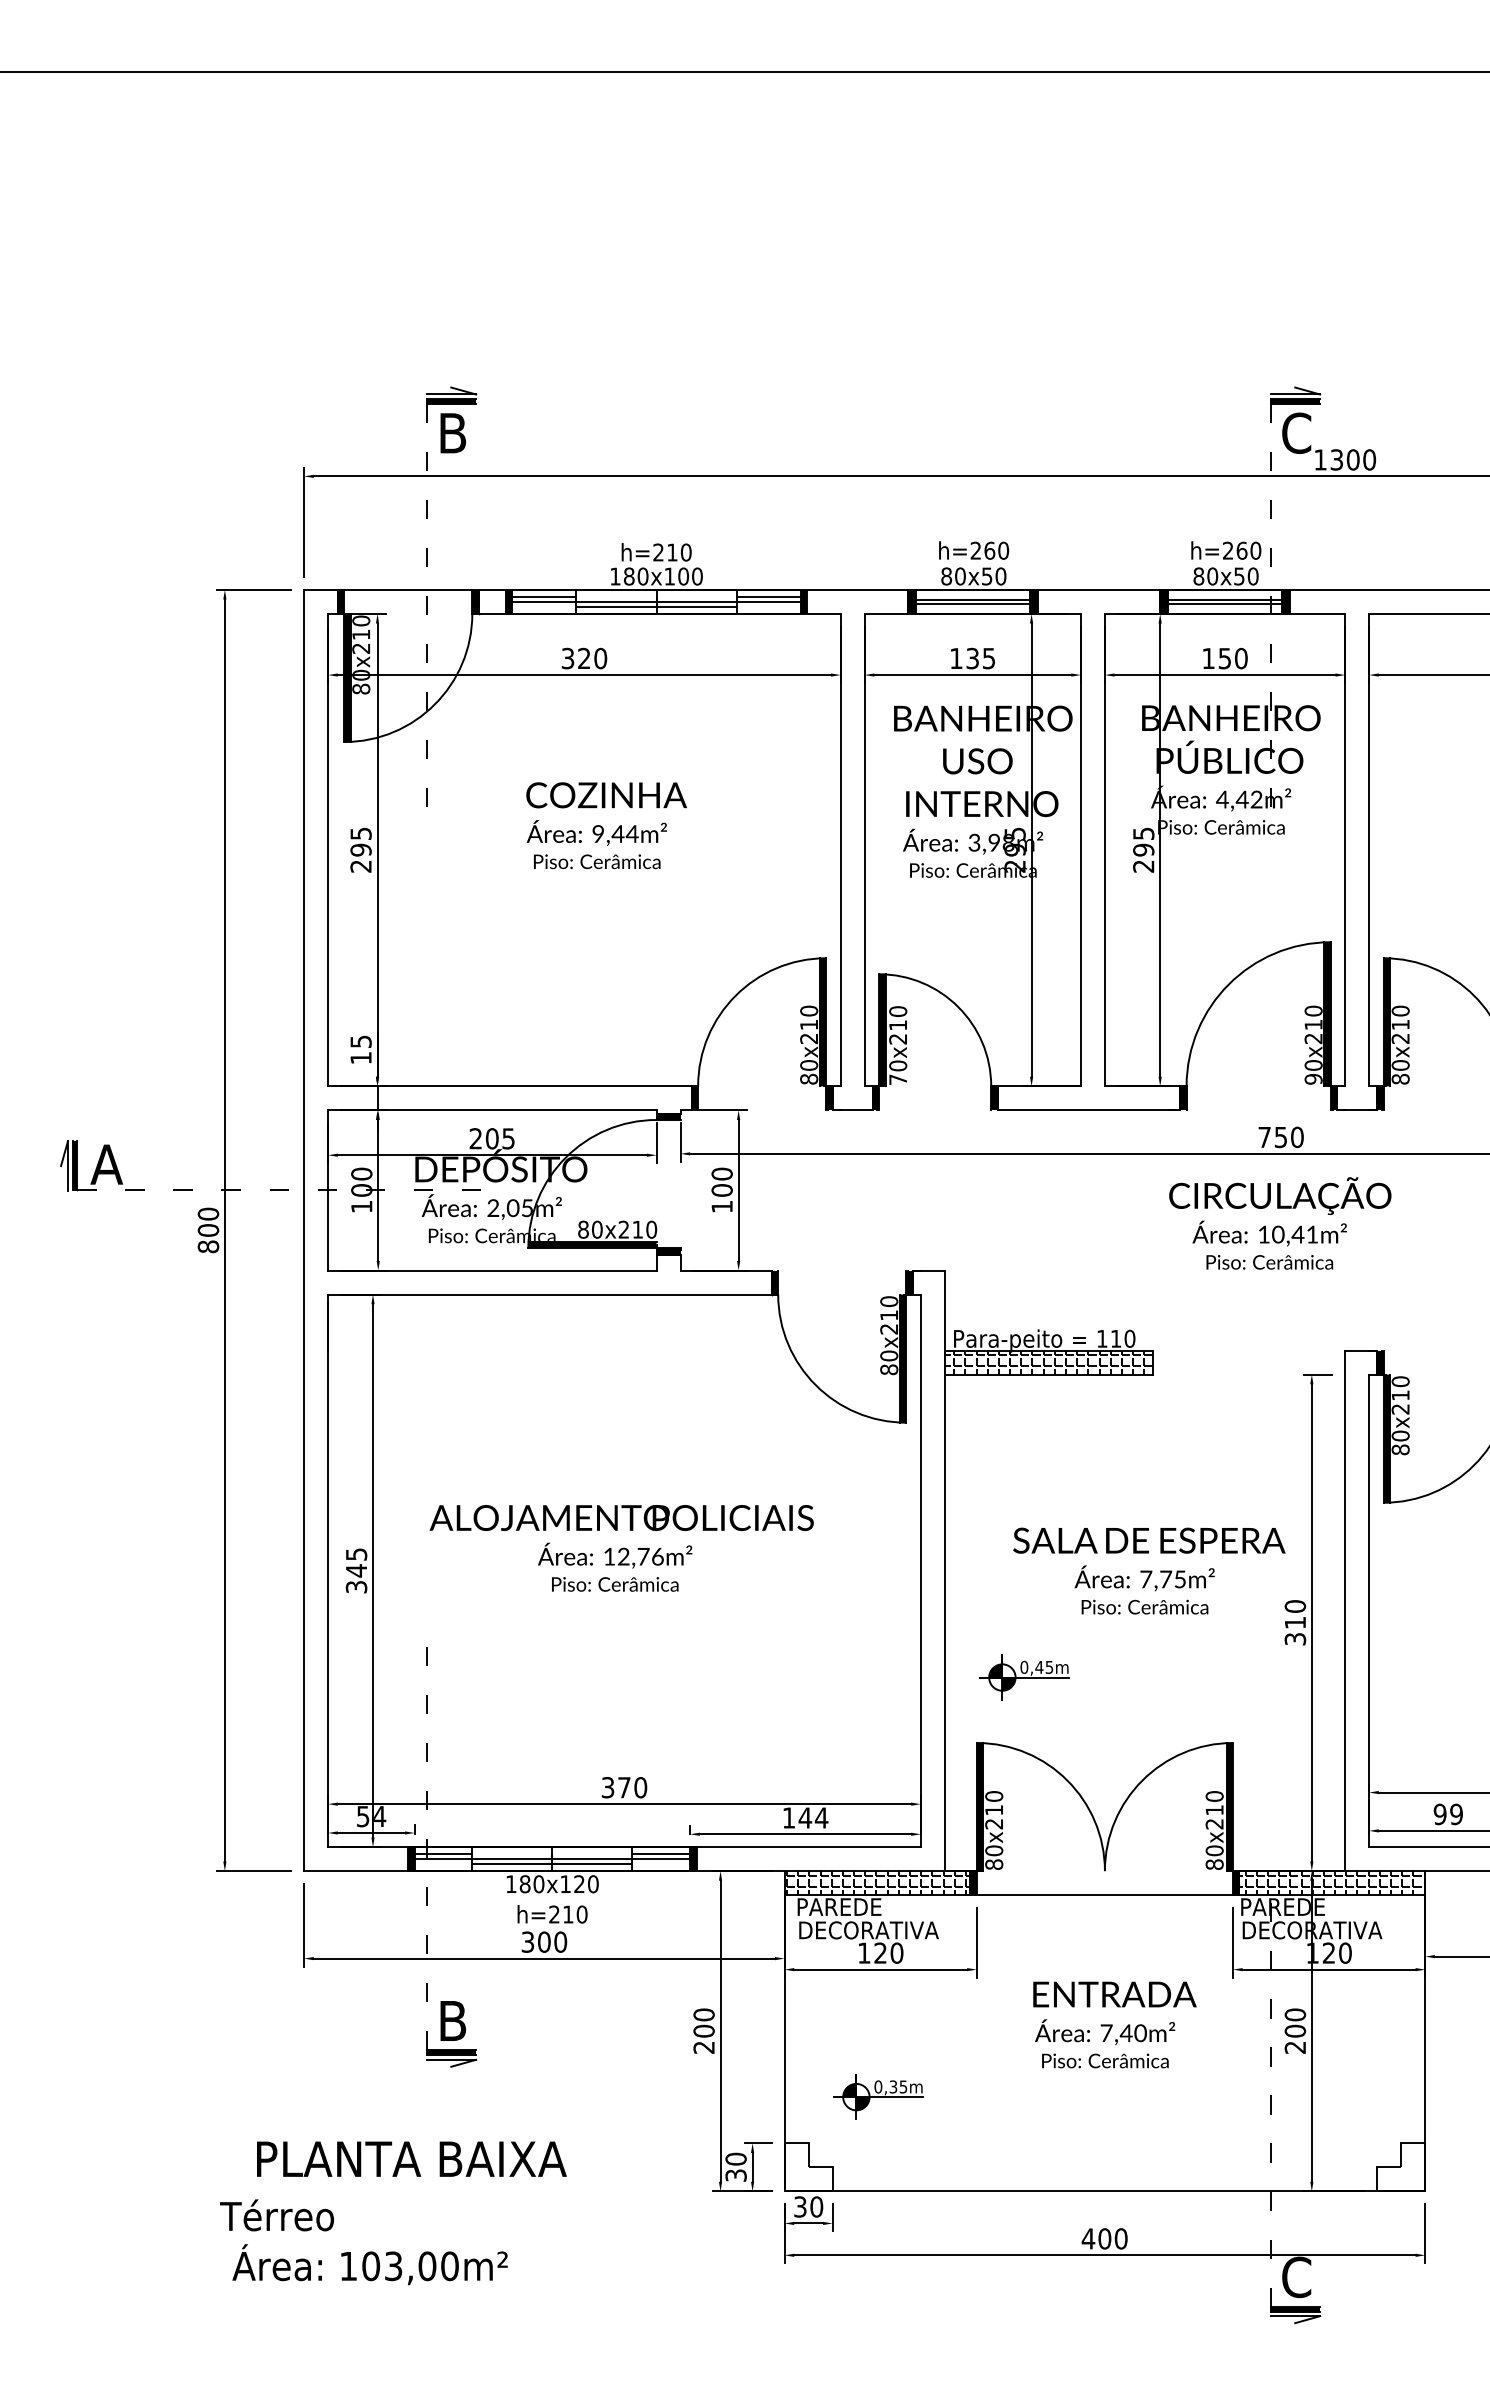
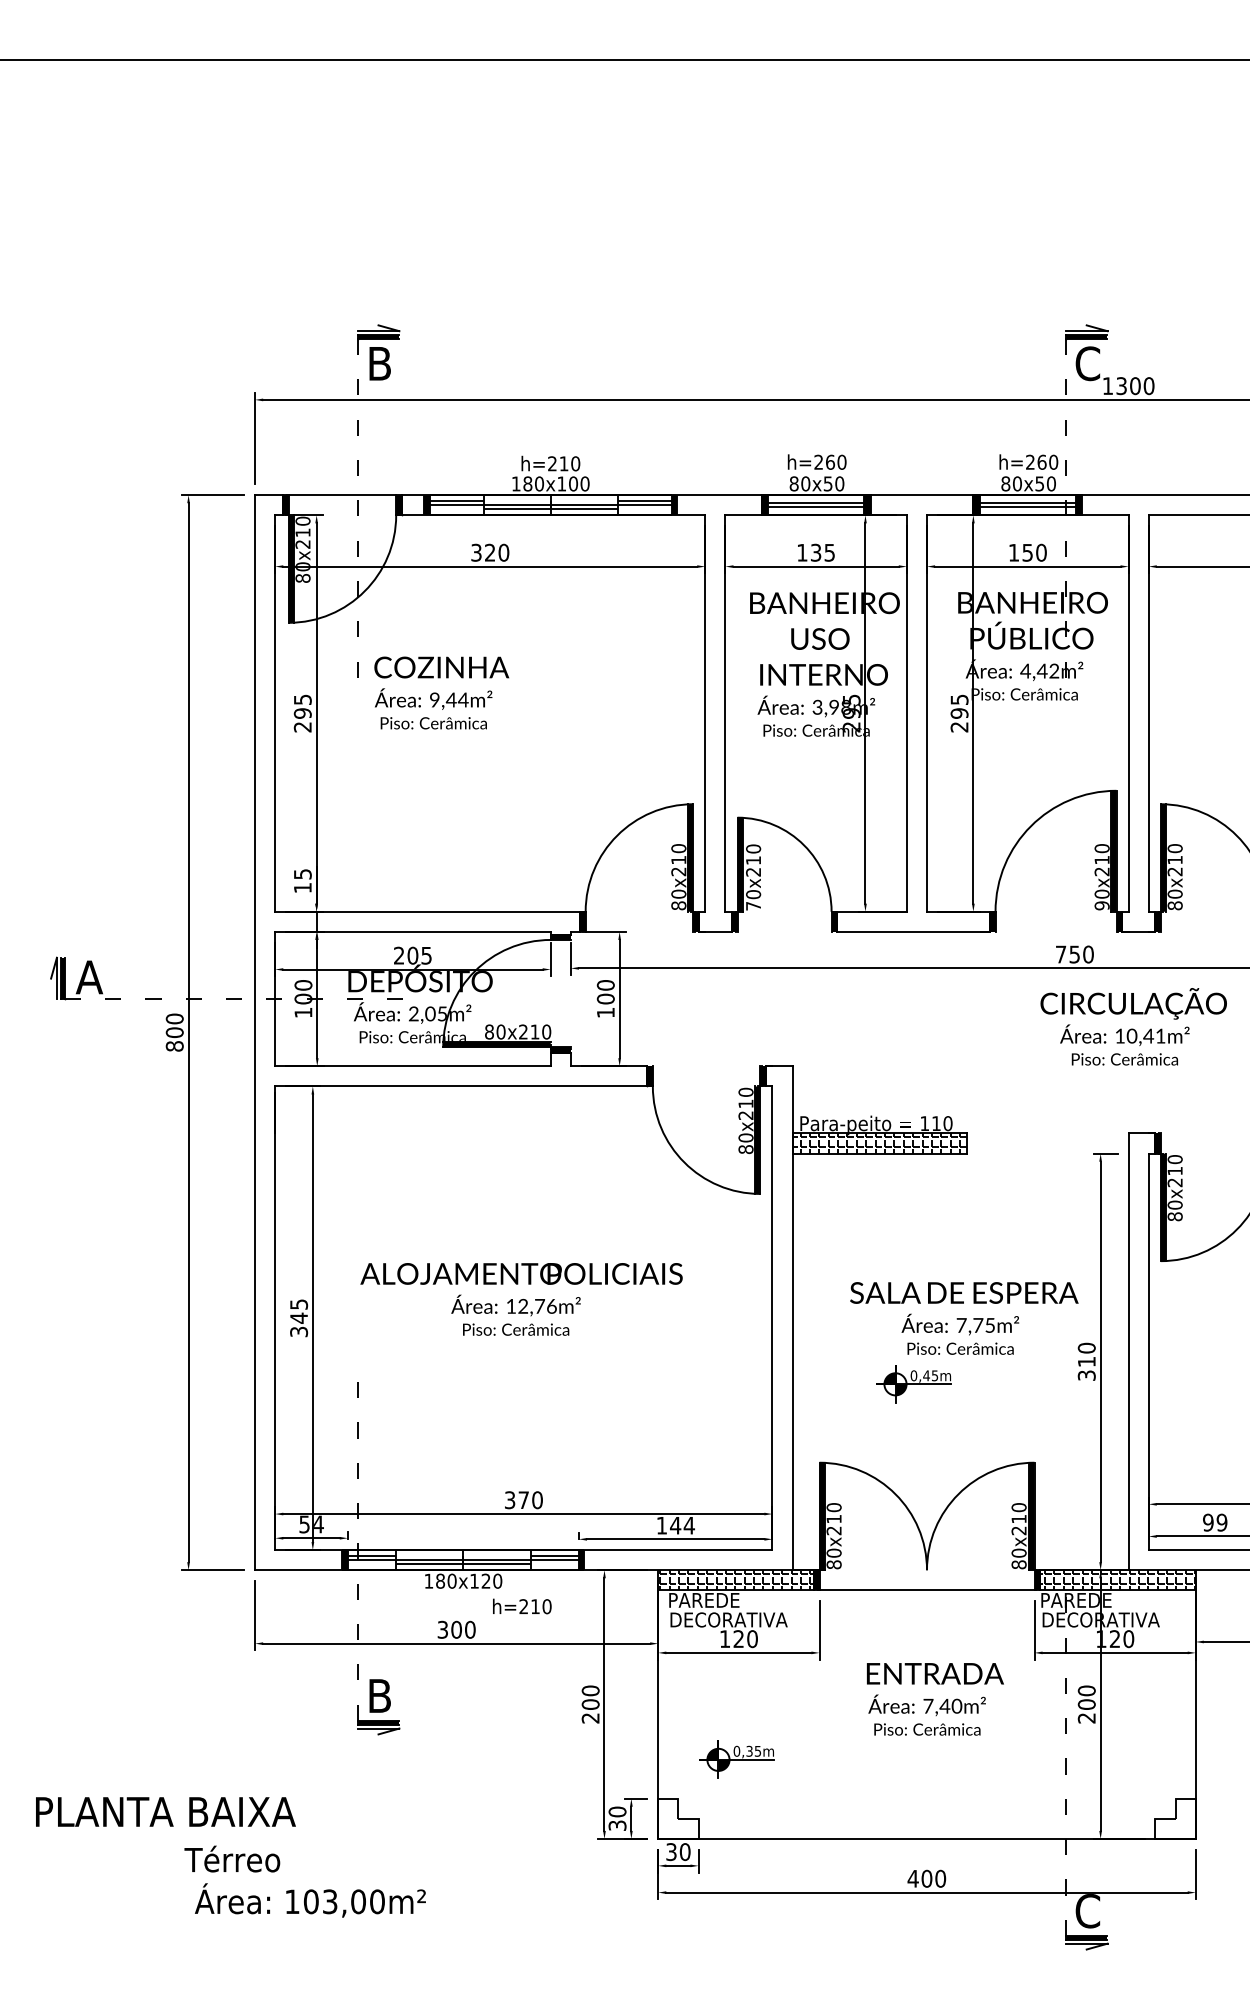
text: (606, 825) -> (441, 692), moved
text: (1280, 1223) -> (1133, 1026), moved
part: (1024, 1677) -> (914, 1384), moved
text: (552, 1914) -> (522, 1606), moved
text: (411, 2158) -> (165, 1811), moved

